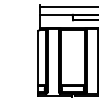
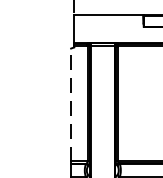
line: (38, 57) -> (71, 104), solid -> dashed

